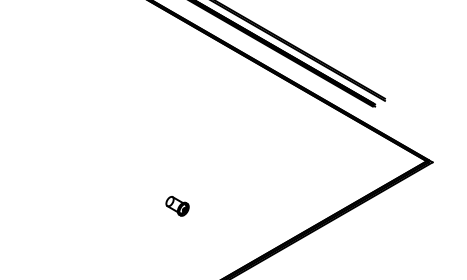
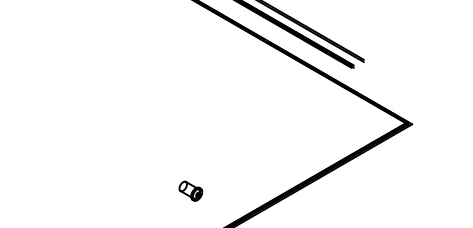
part: (177, 206) -> (190, 191), moved

